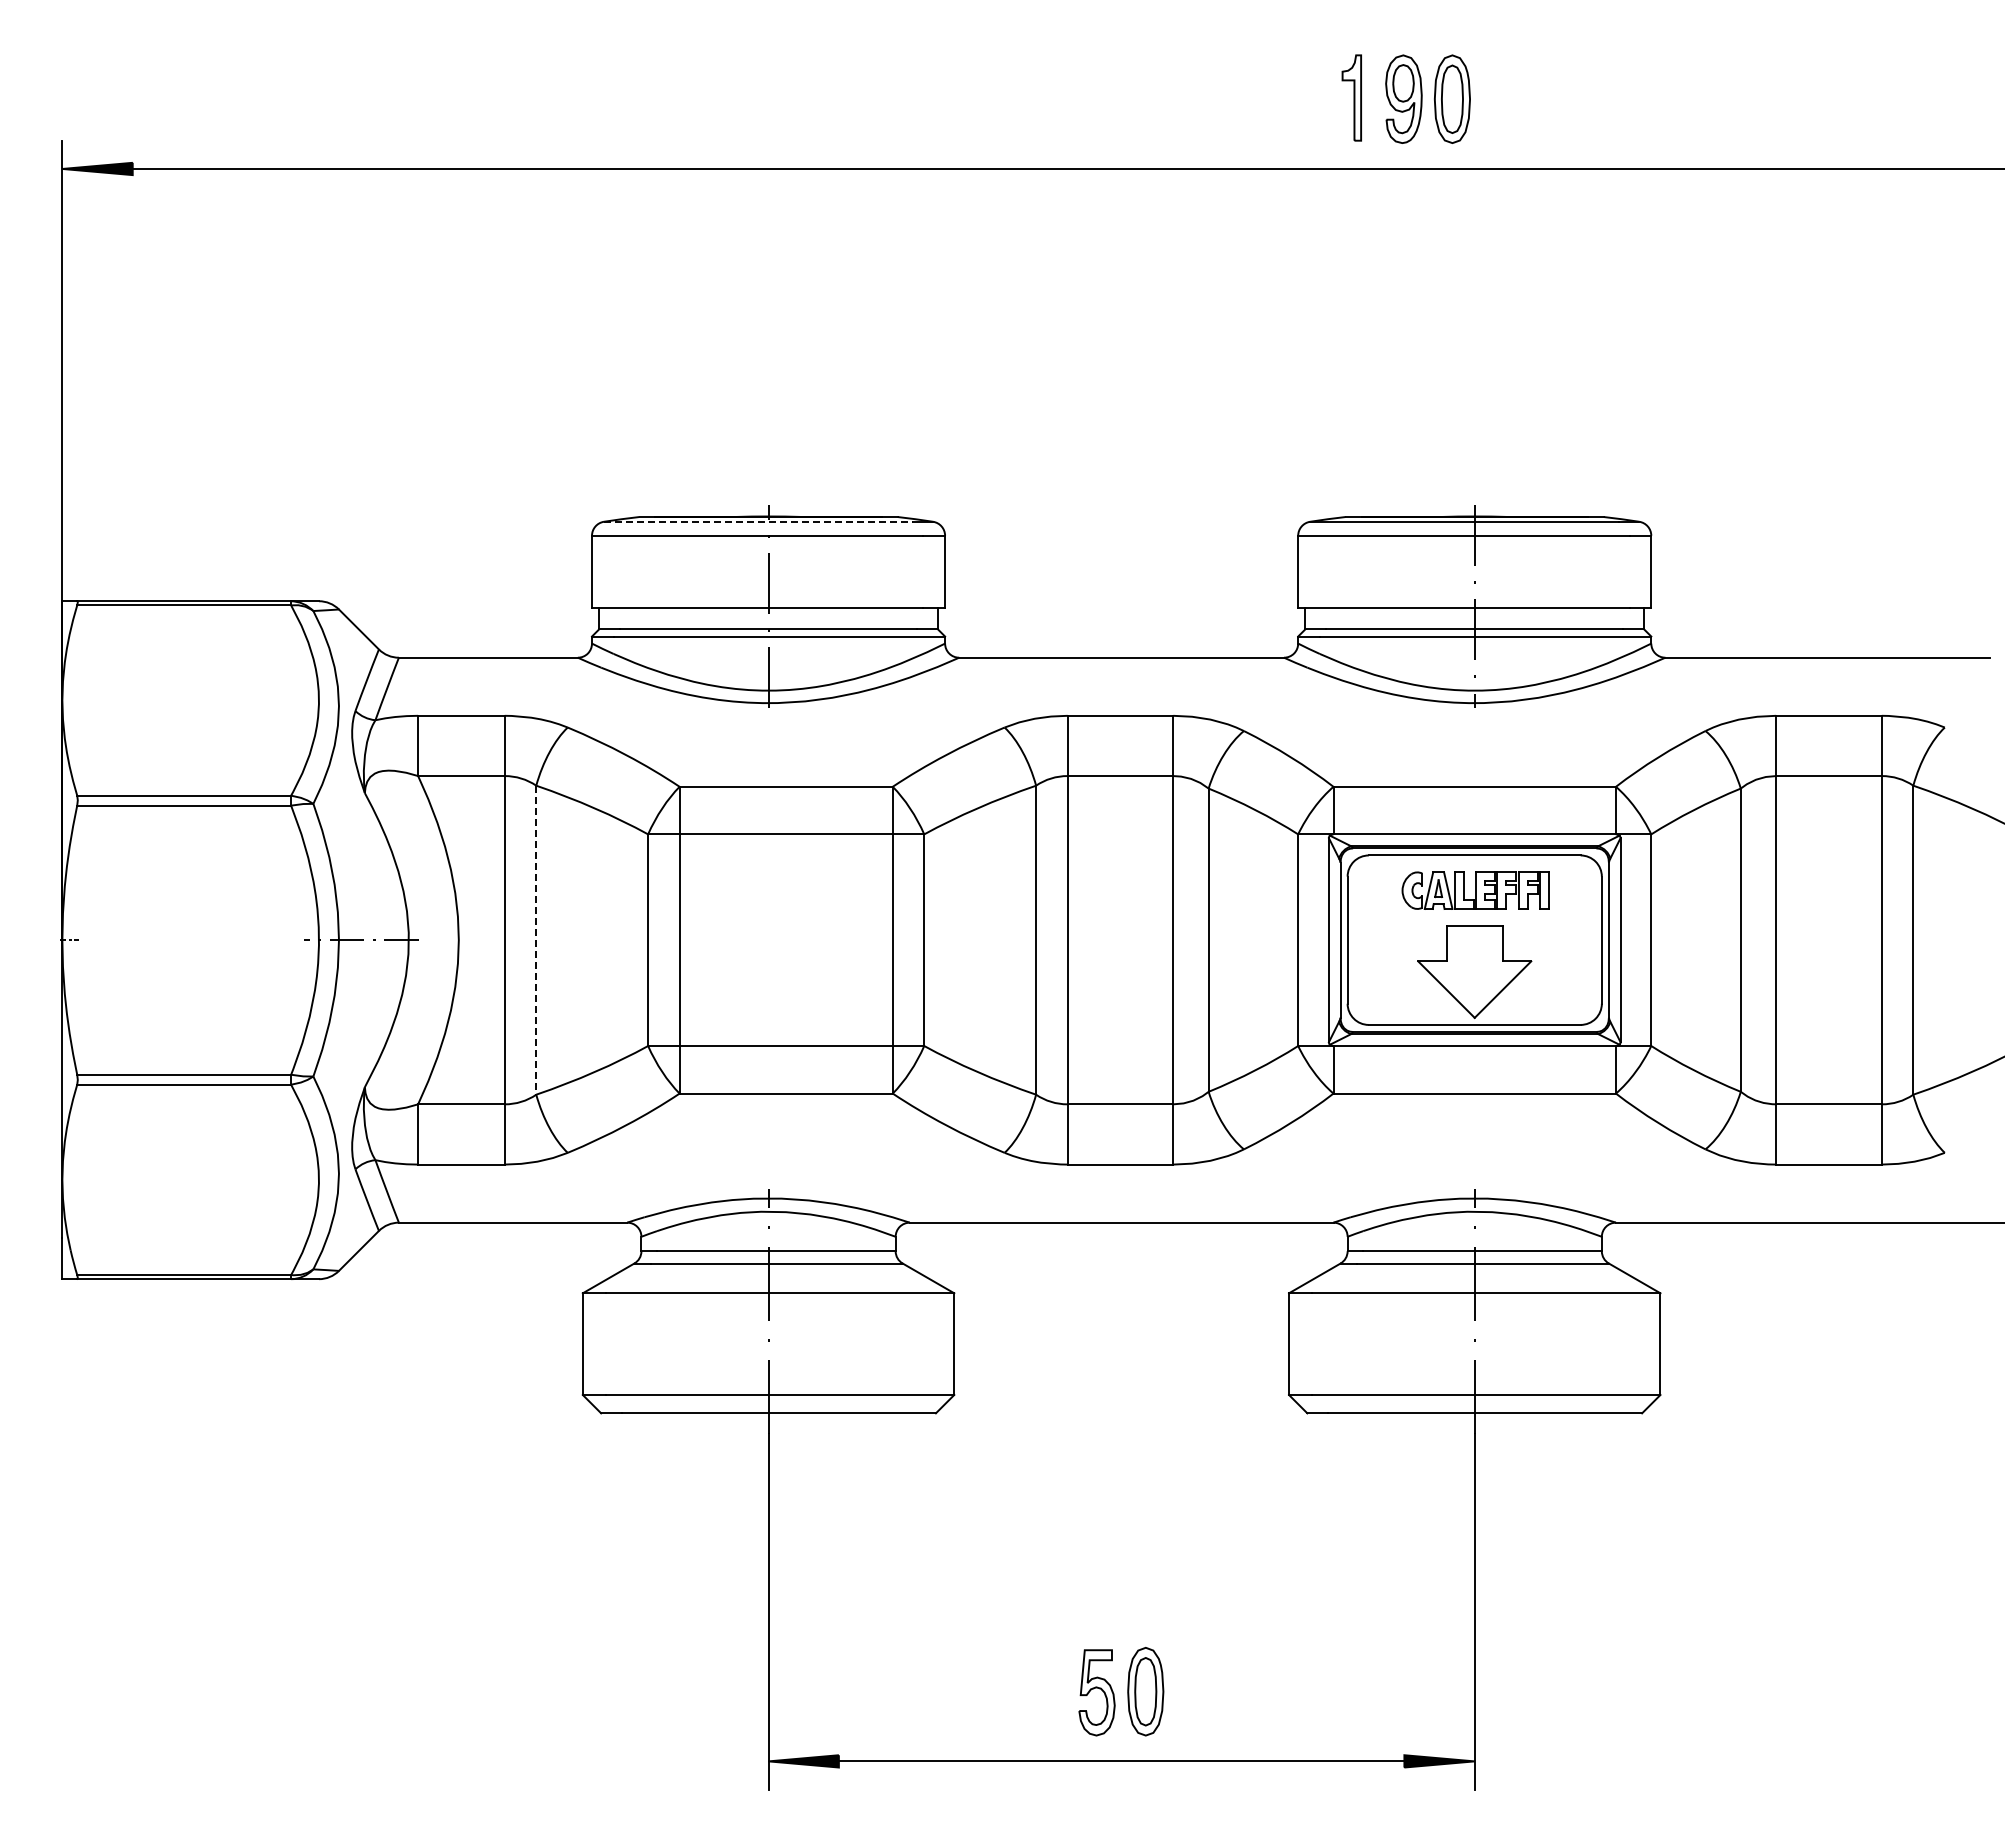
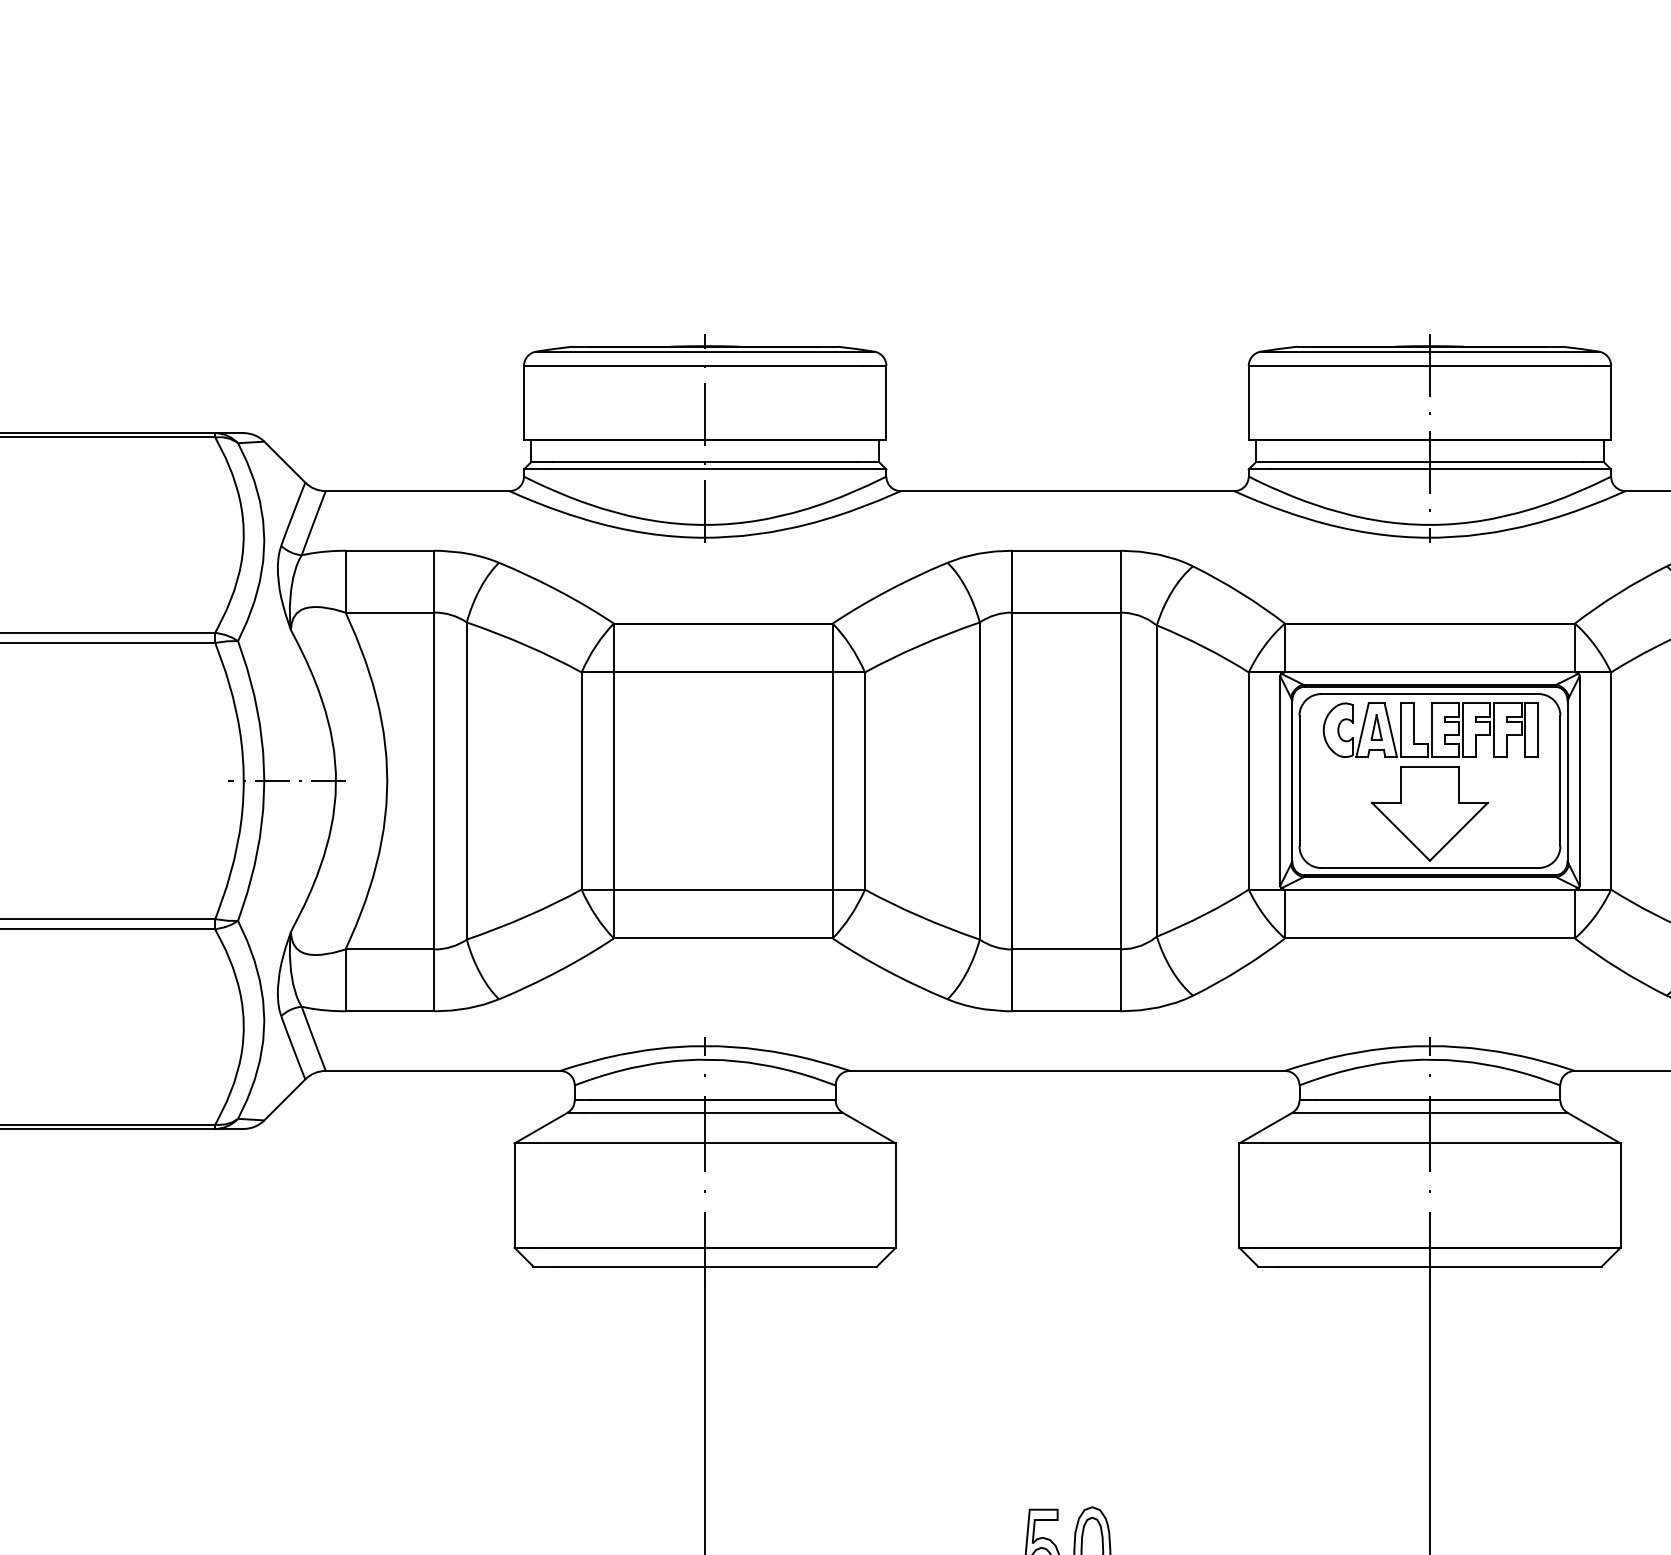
line: (758, 521) -> (694, 351), dashed -> solid
part: (1475, 890) -> (1430, 730), size x1.43
line: (536, 940) -> (467, 781), dashed -> solid

